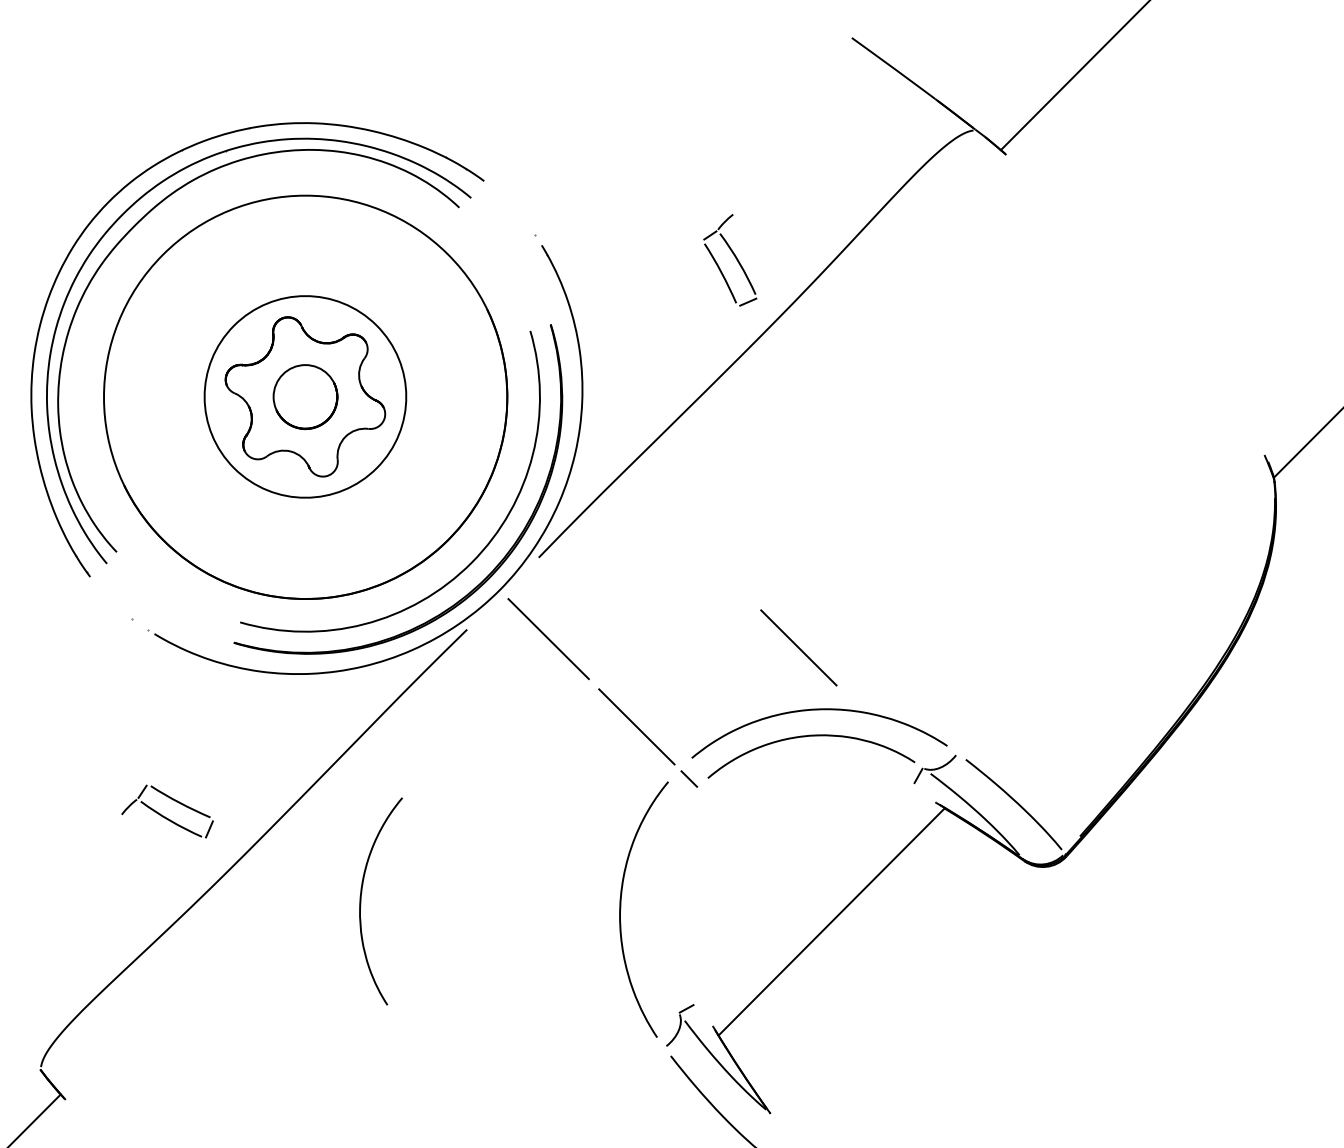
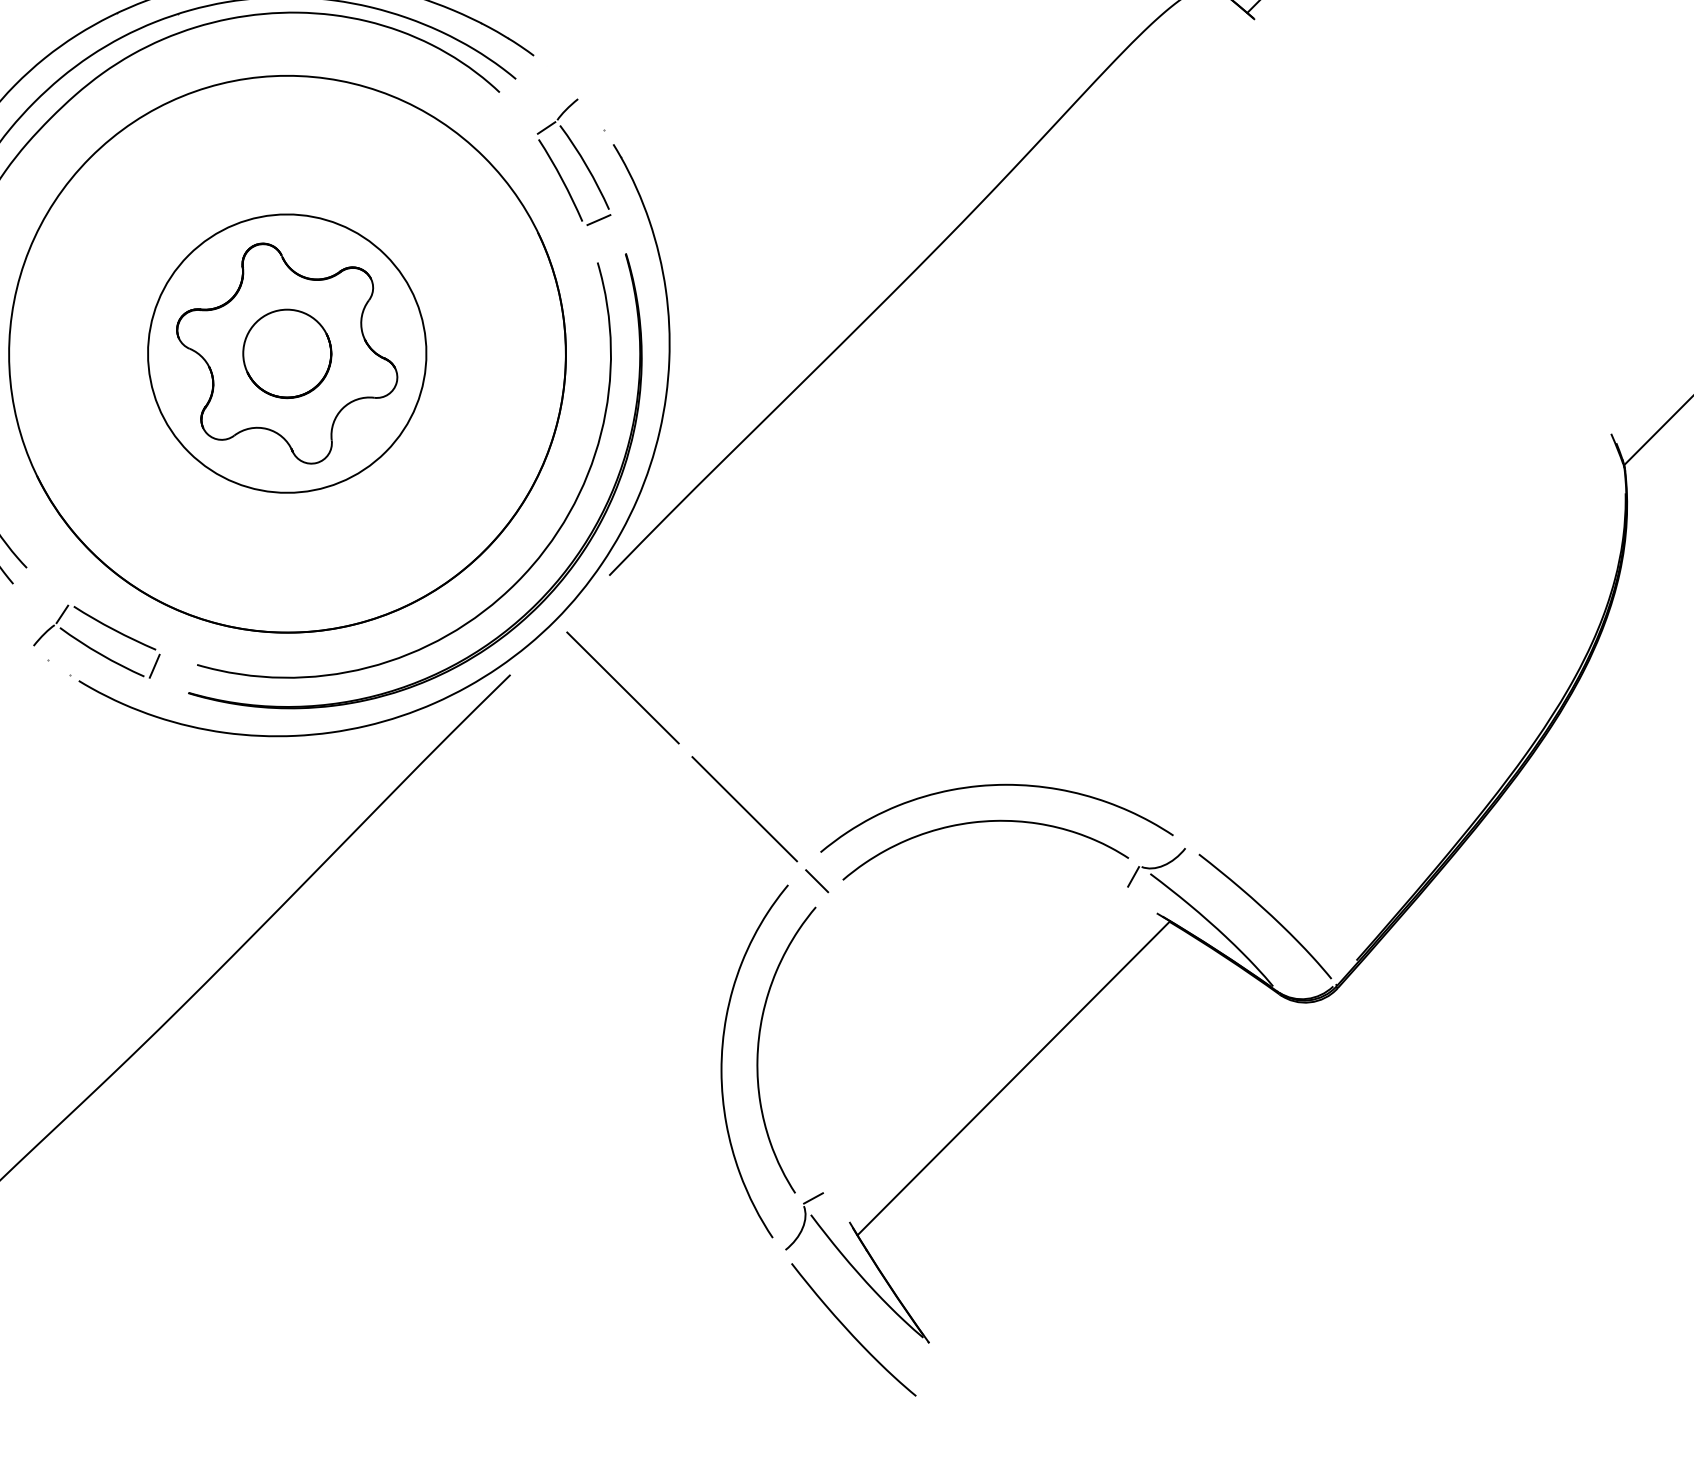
part: (730, 260) -> (574, 162), moved
line: (798, 647) -> (967, 699), removed
part: (167, 811) -> (96, 641), moved
curve: (361, 901) -> (759, 1050), moved

